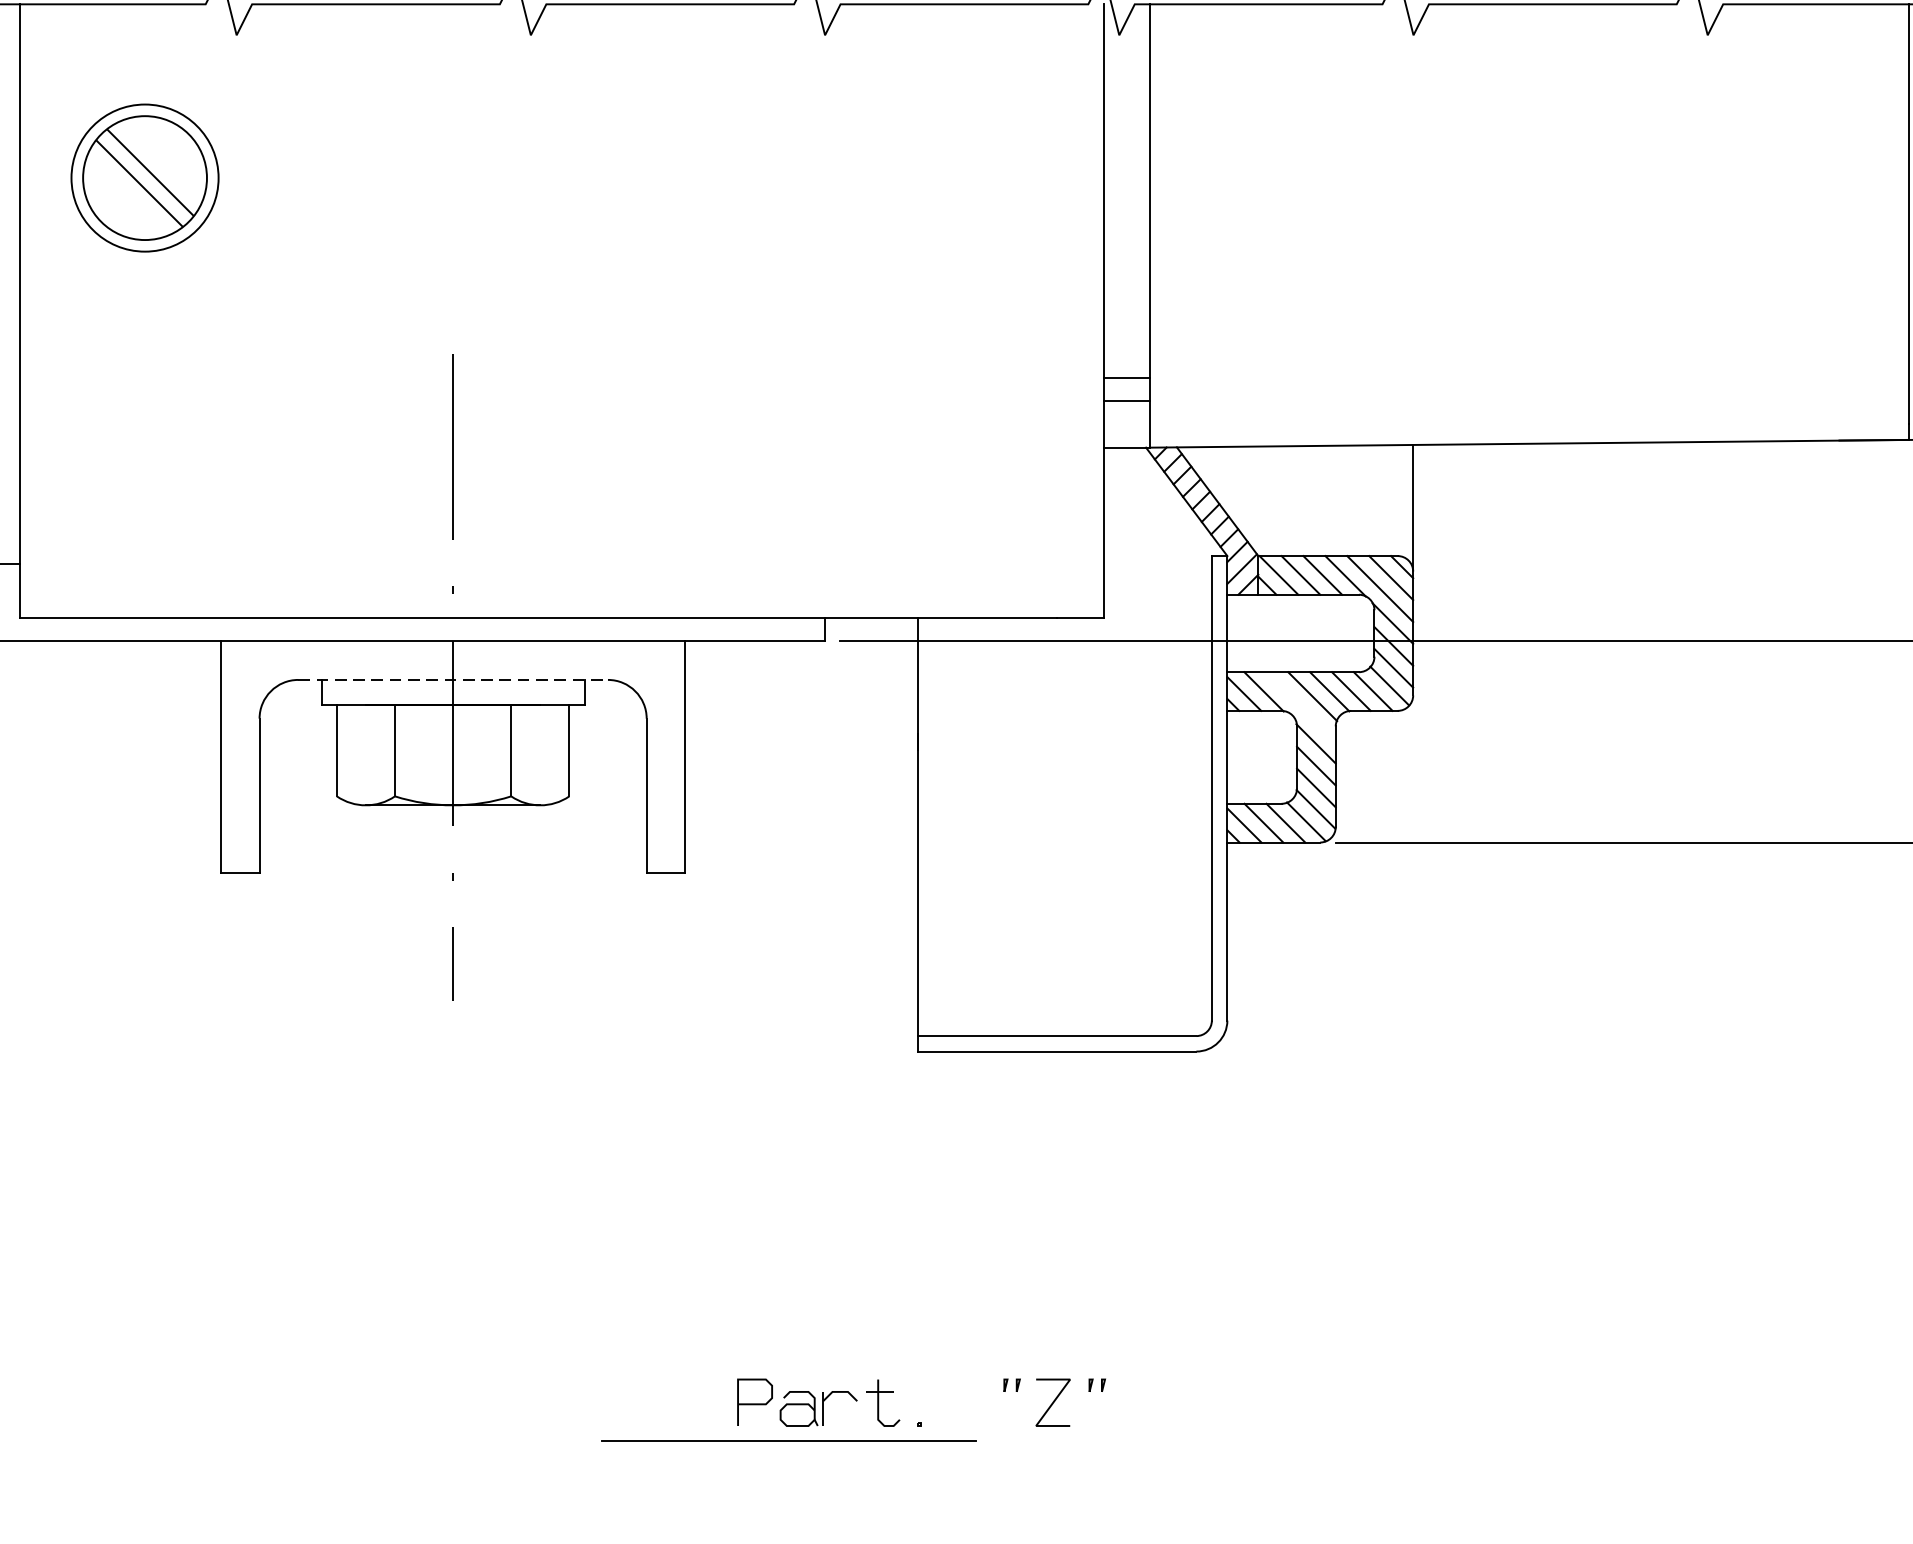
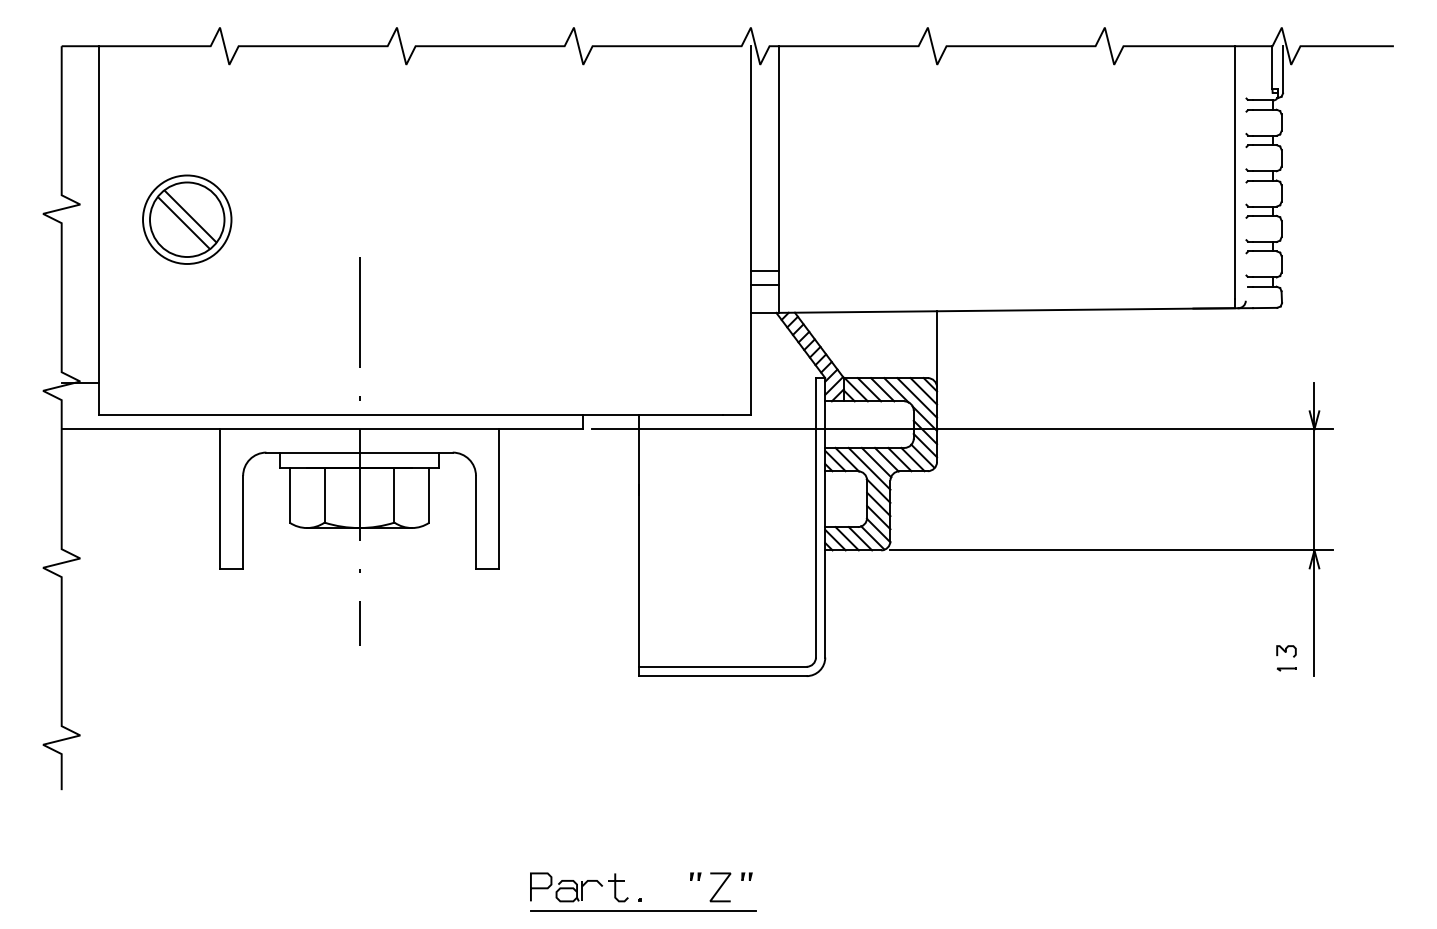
part: (145, 177) -> (187, 219), moved
line: (454, 679) -> (360, 452), dashed -> solid
line: (1300, 706) -> (869, 468), added
line: (788, 1441) -> (643, 910), moved

